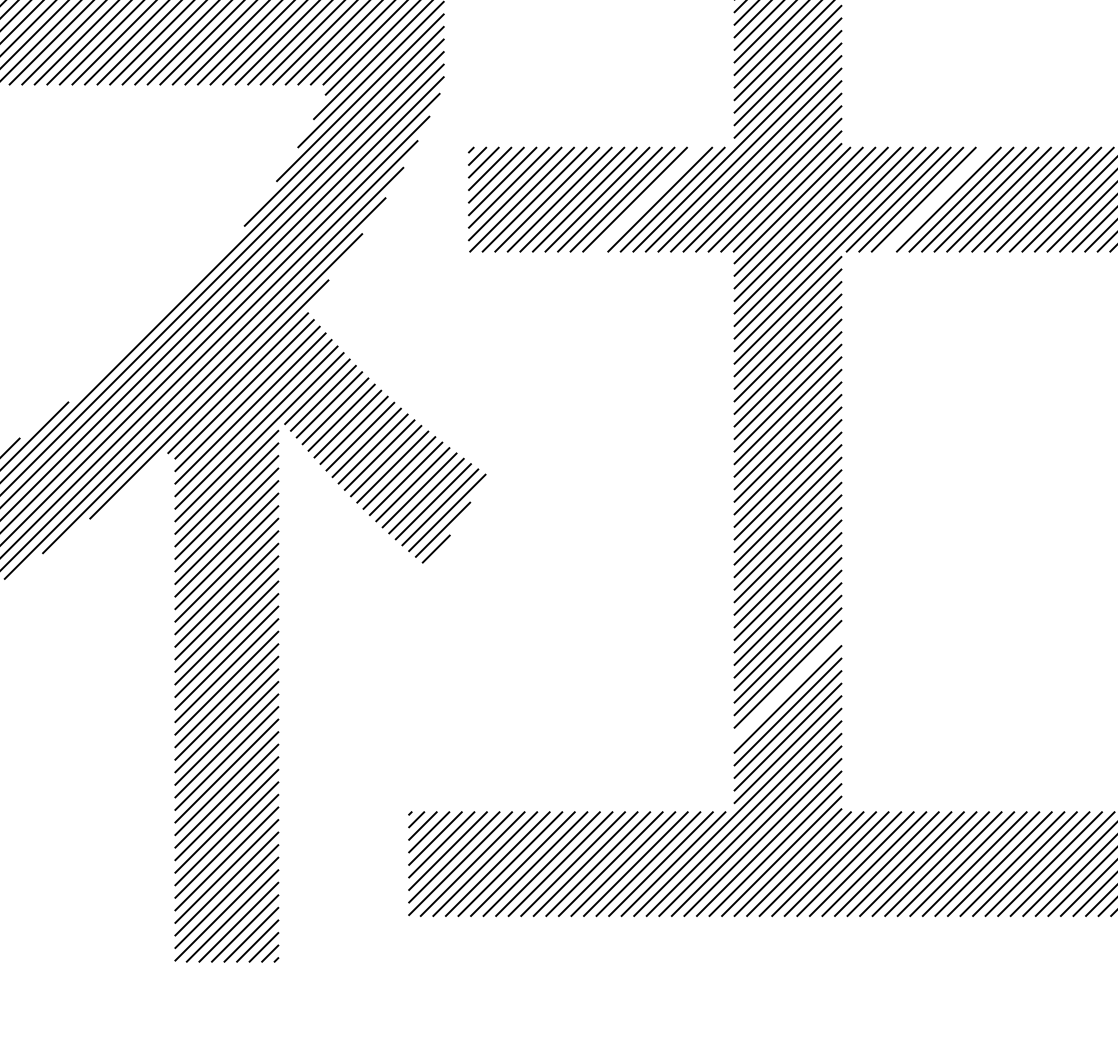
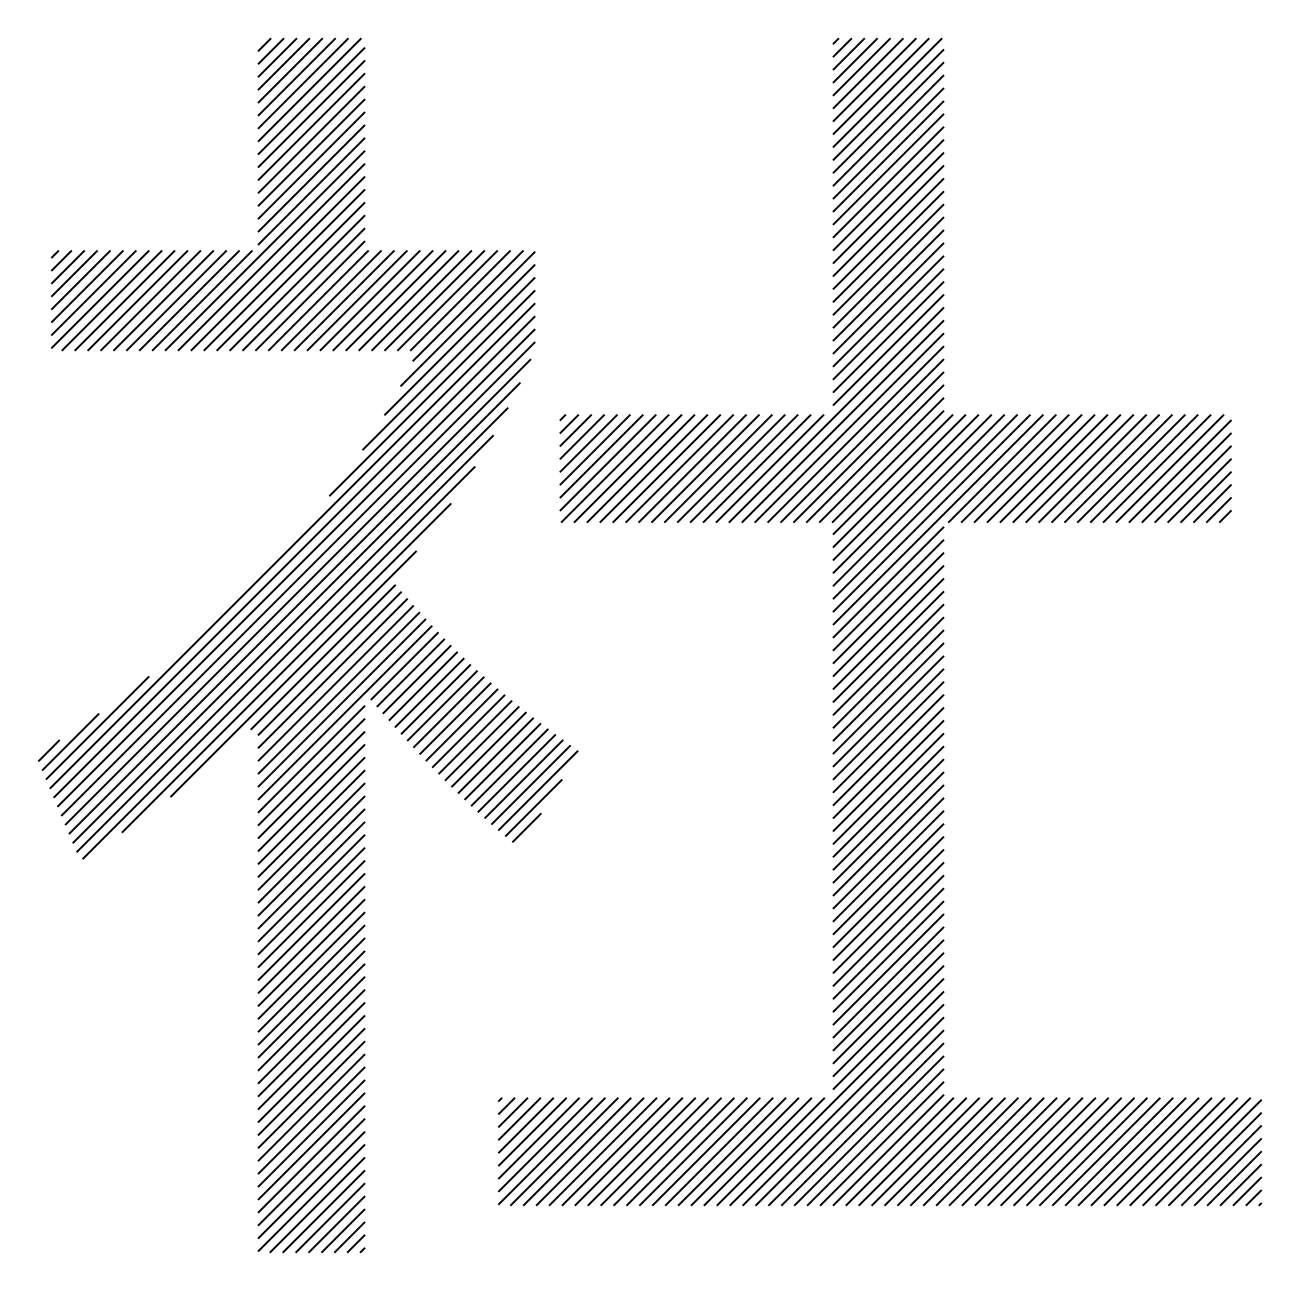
line: (646, 199) -> (743, 468), added
line: (935, 199) -> (1040, 468), added
line: (788, 686) -> (888, 969), added

